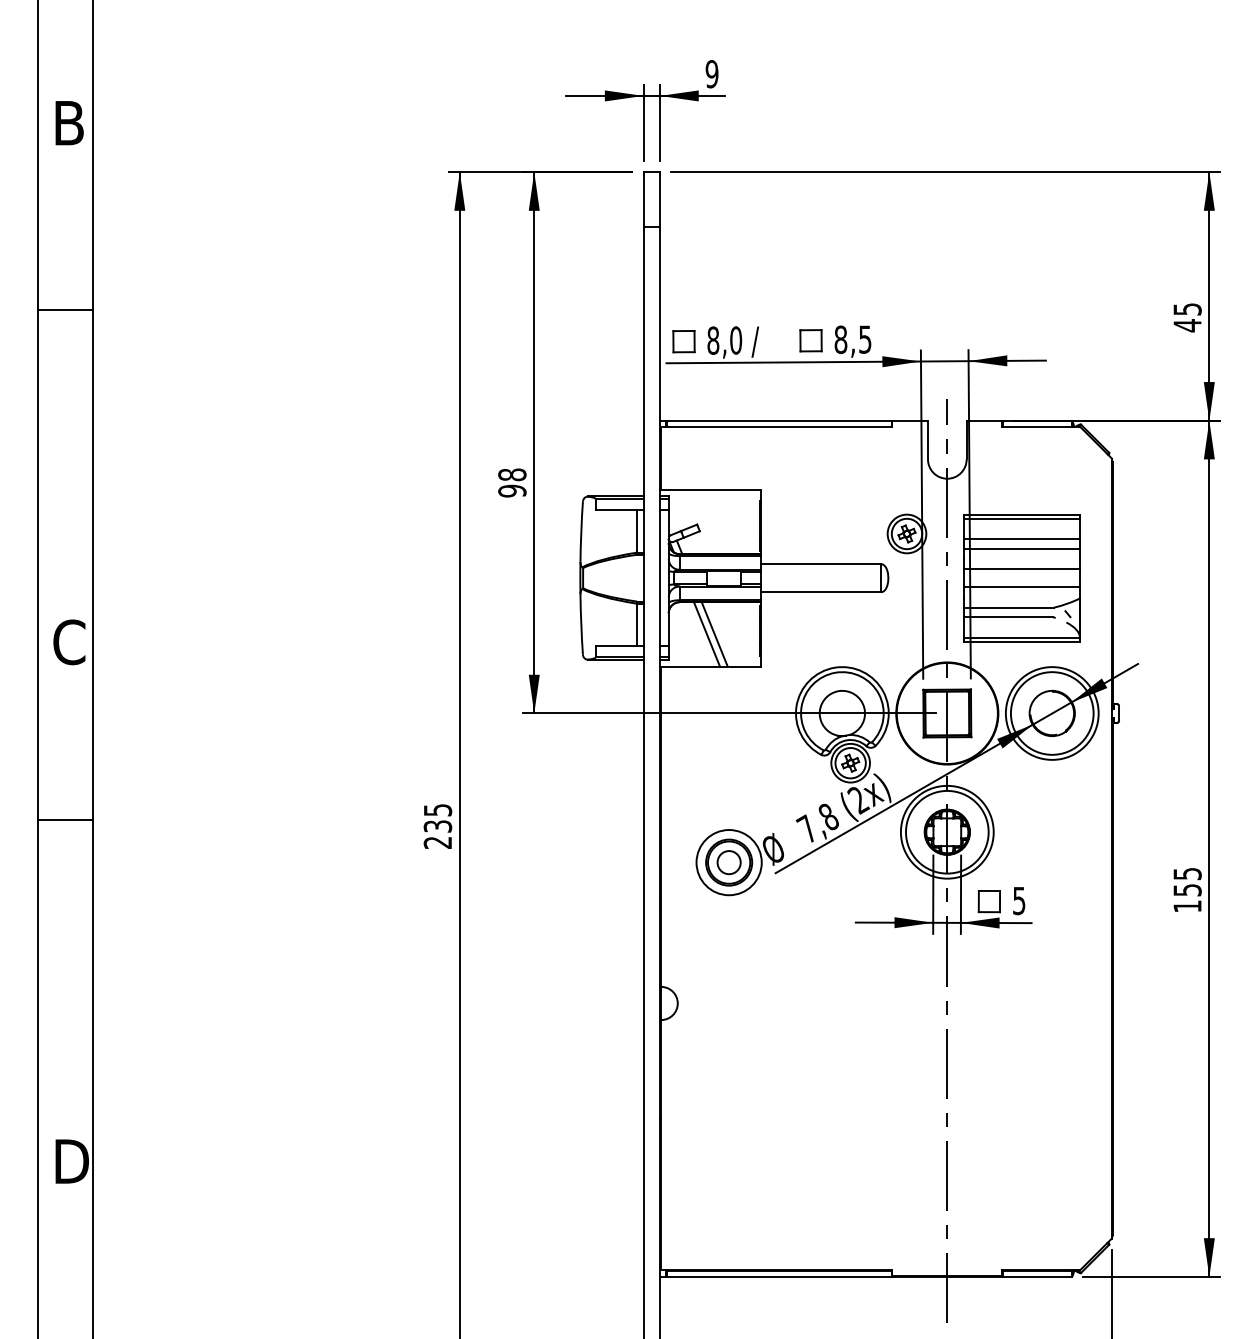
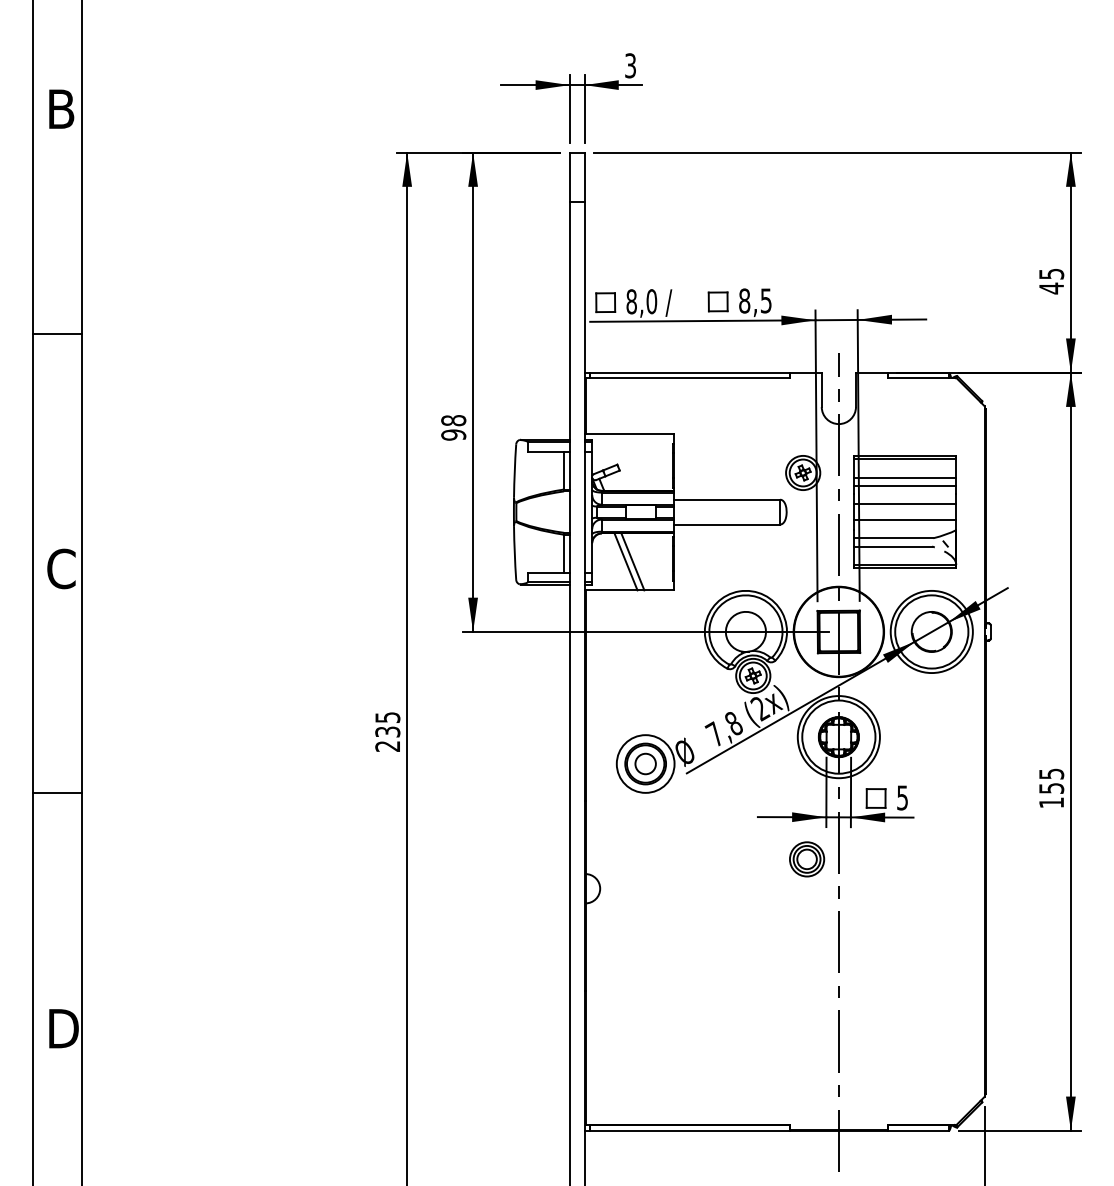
text: (712, 73) -> (630, 65), 9 -> 3
line: (64, 309) -> (57, 333), moved
line: (64, 820) -> (57, 793), moved
part: (911, 970) -> (807, 859), added

